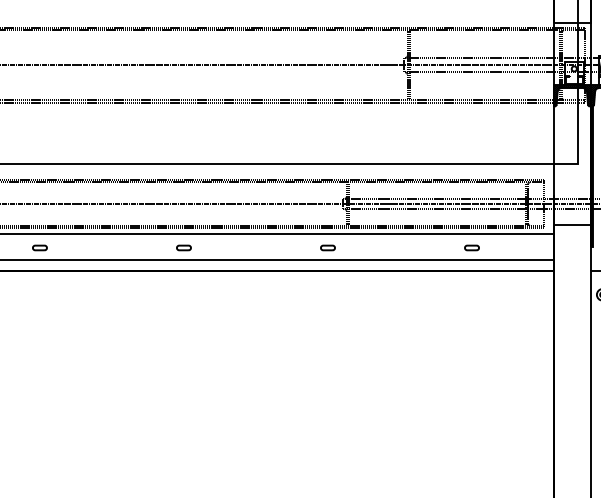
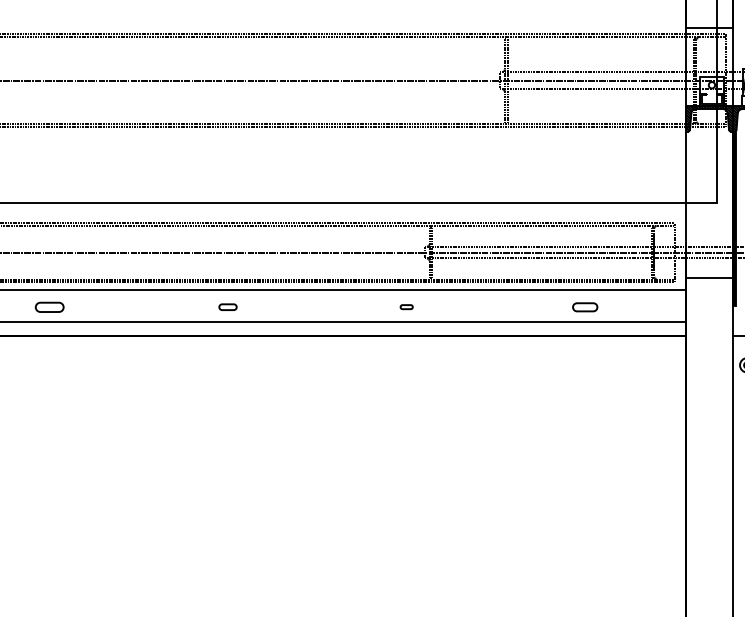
part: (39, 247) -> (48, 306), size x1.6
part: (327, 247) -> (406, 306), size x0.7
part: (471, 247) -> (584, 306), size x1.4

